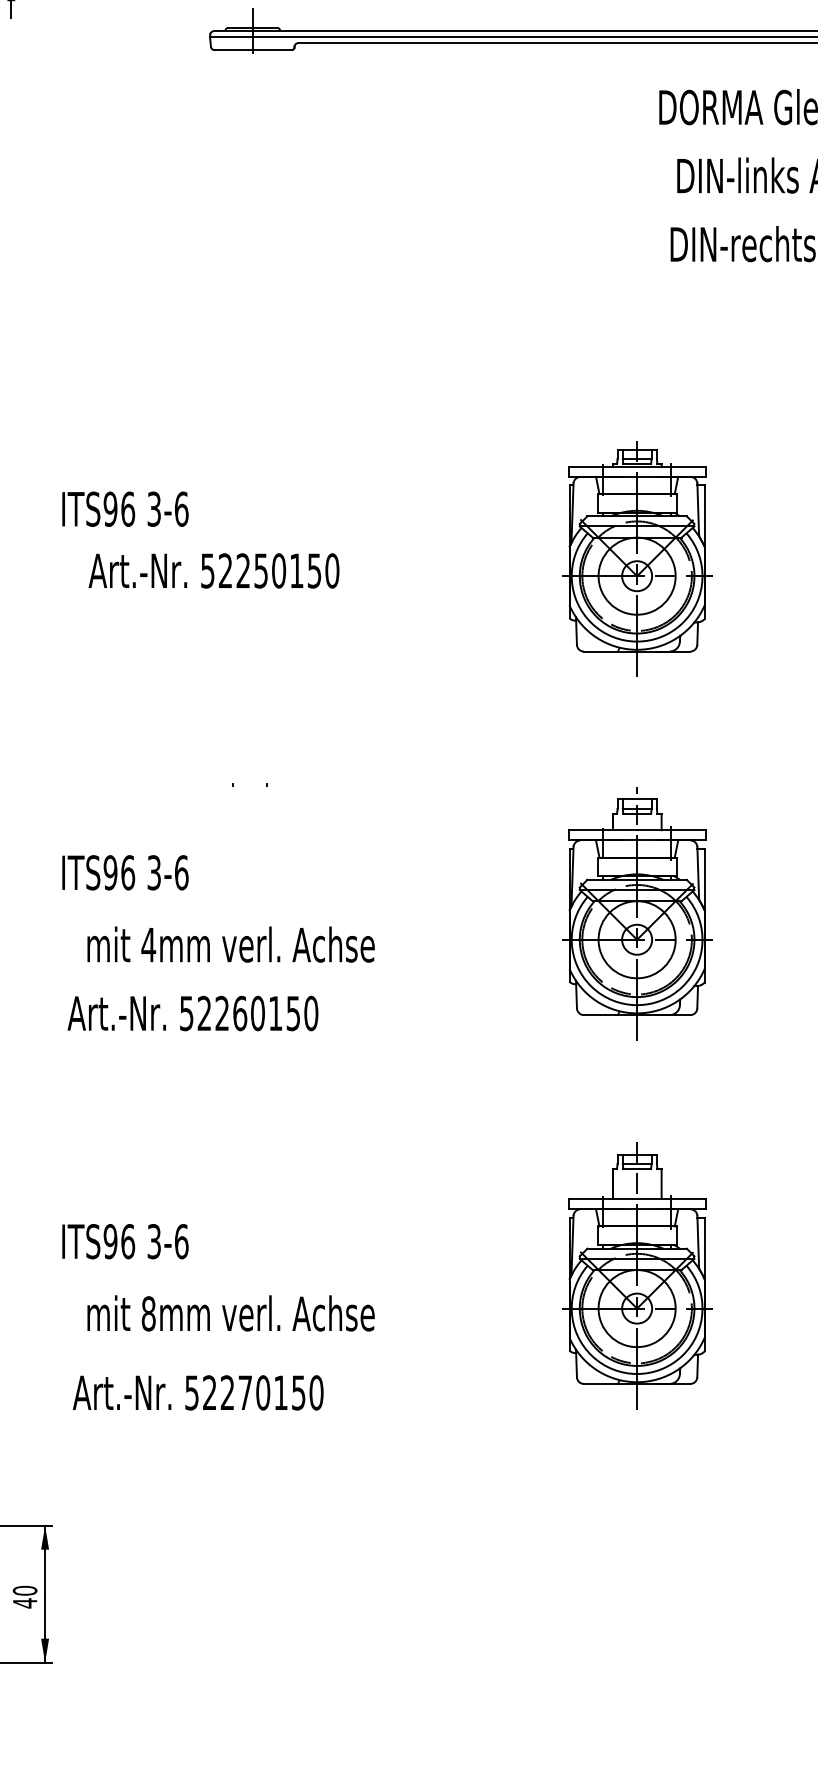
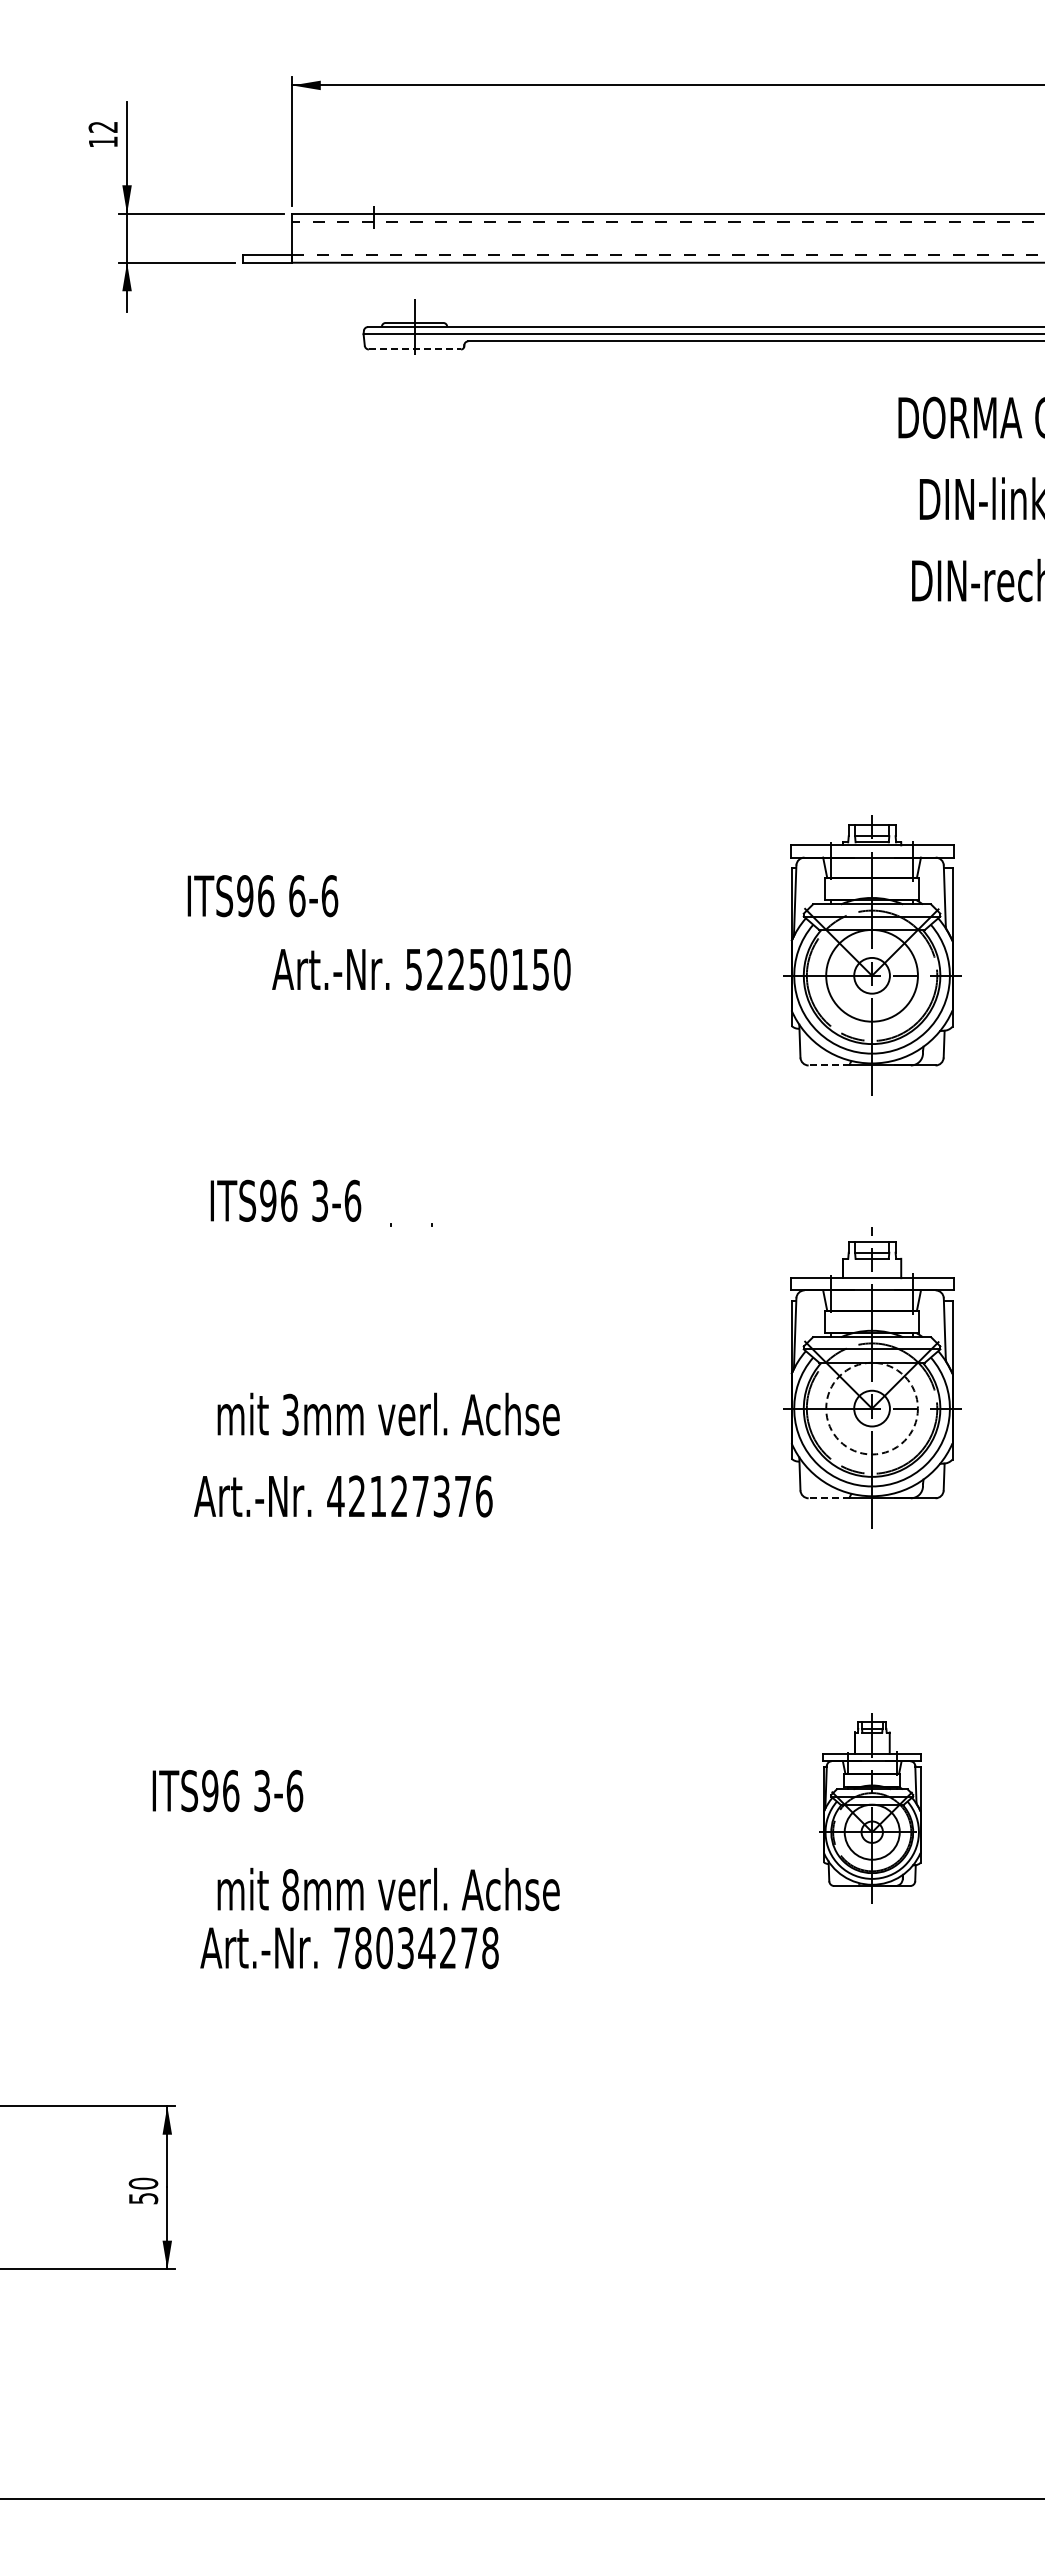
line: (253, 50) -> (415, 349), solid -> dashed
text: (154, 509) -> (297, 896), 3-6 -> 6-6
text: (214, 570) -> (421, 969), moved
line: (601, 651) -> (829, 1065), solid -> dashed
text: (125, 872) -> (285, 1200), moved
circle: (636, 939) -> (871, 1408), solid -> dashed
text: (148, 944) -> (290, 1414), 4mm -> 3mm
text: (248, 1013) -> (409, 1496), 52260150 -> 42127376
line: (601, 1015) -> (829, 1498), solid -> dashed
text: (125, 1242) -> (227, 1791), moved
part: (637, 1275) -> (872, 1808), size x0.6
text: (230, 1313) -> (388, 1889), moved
text: (254, 1393) -> (416, 1948), 52270150 -> 78034278
text: (25, 1603) -> (143, 2198), 40 -> 50

